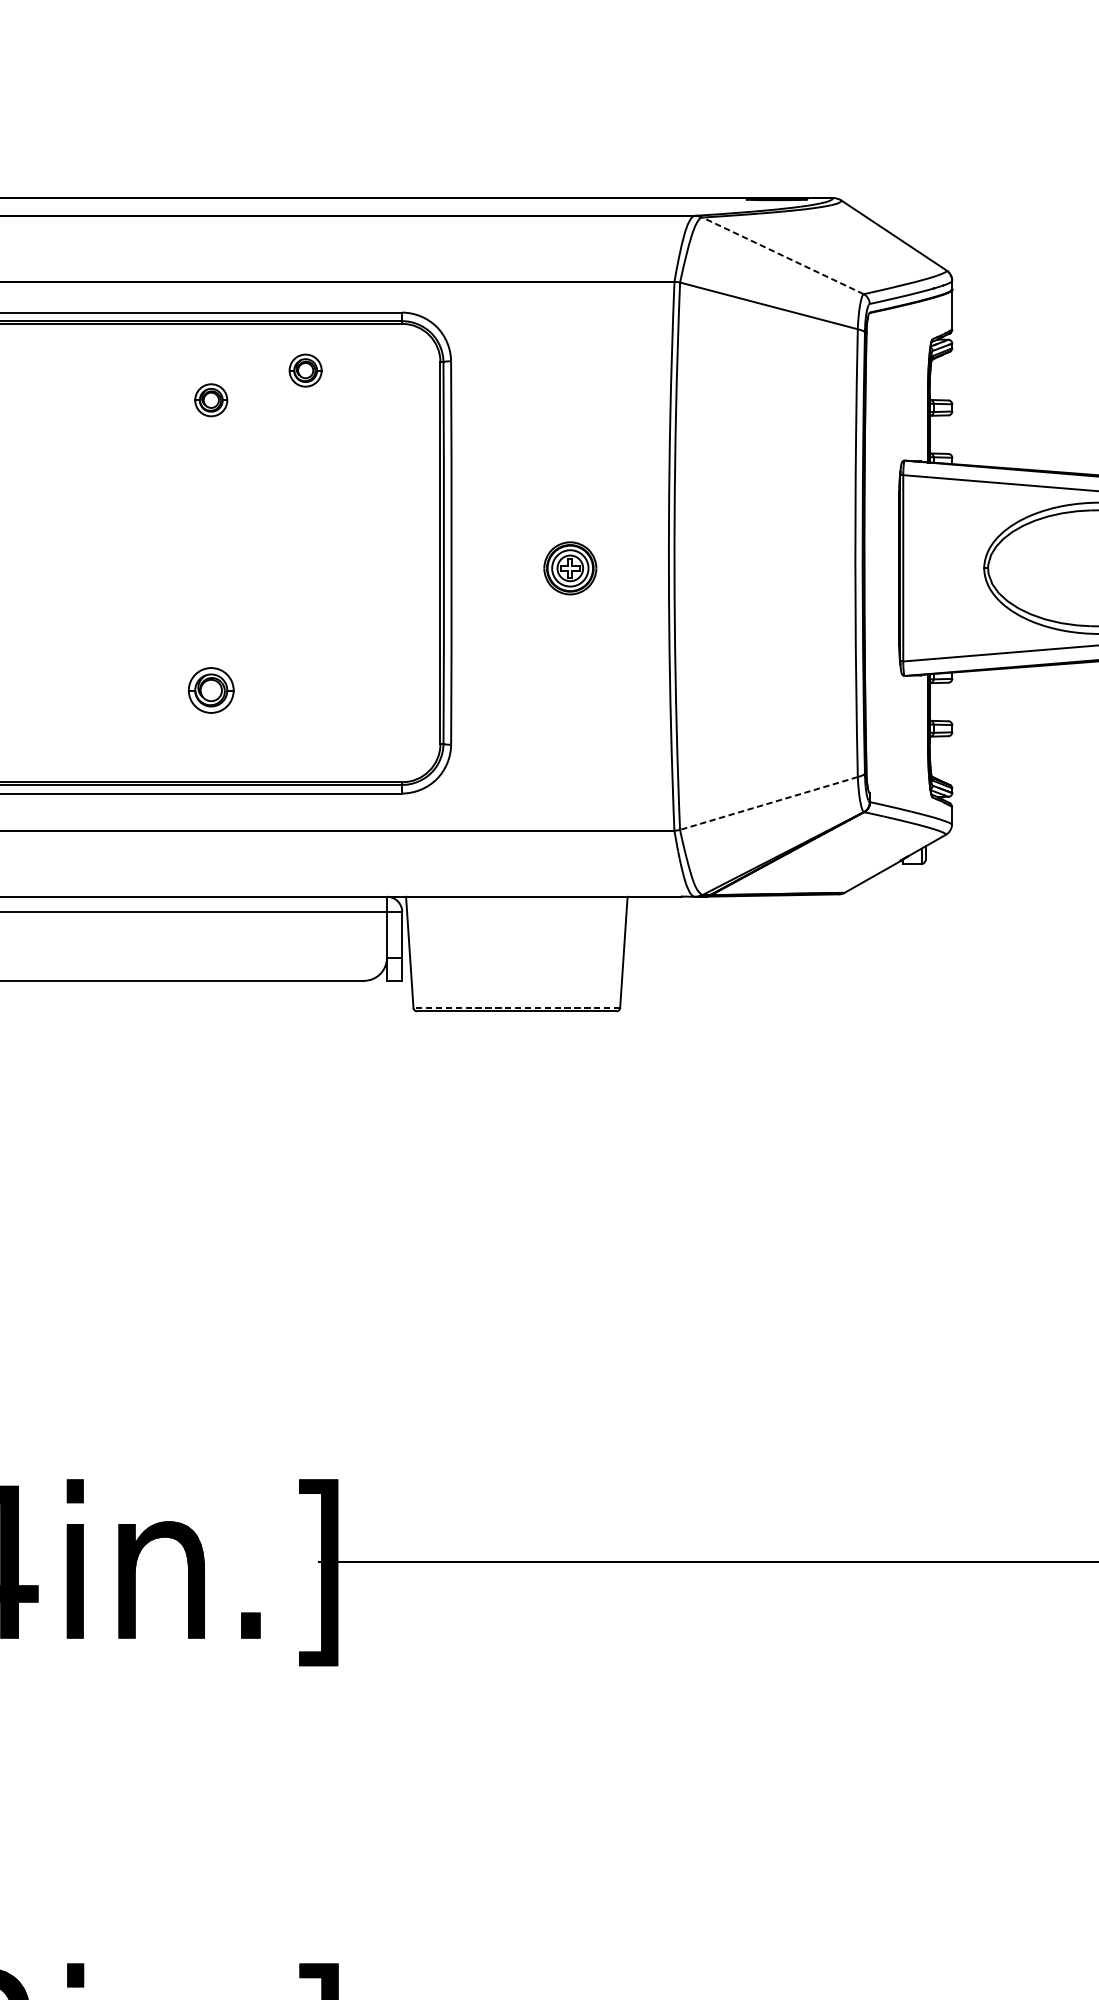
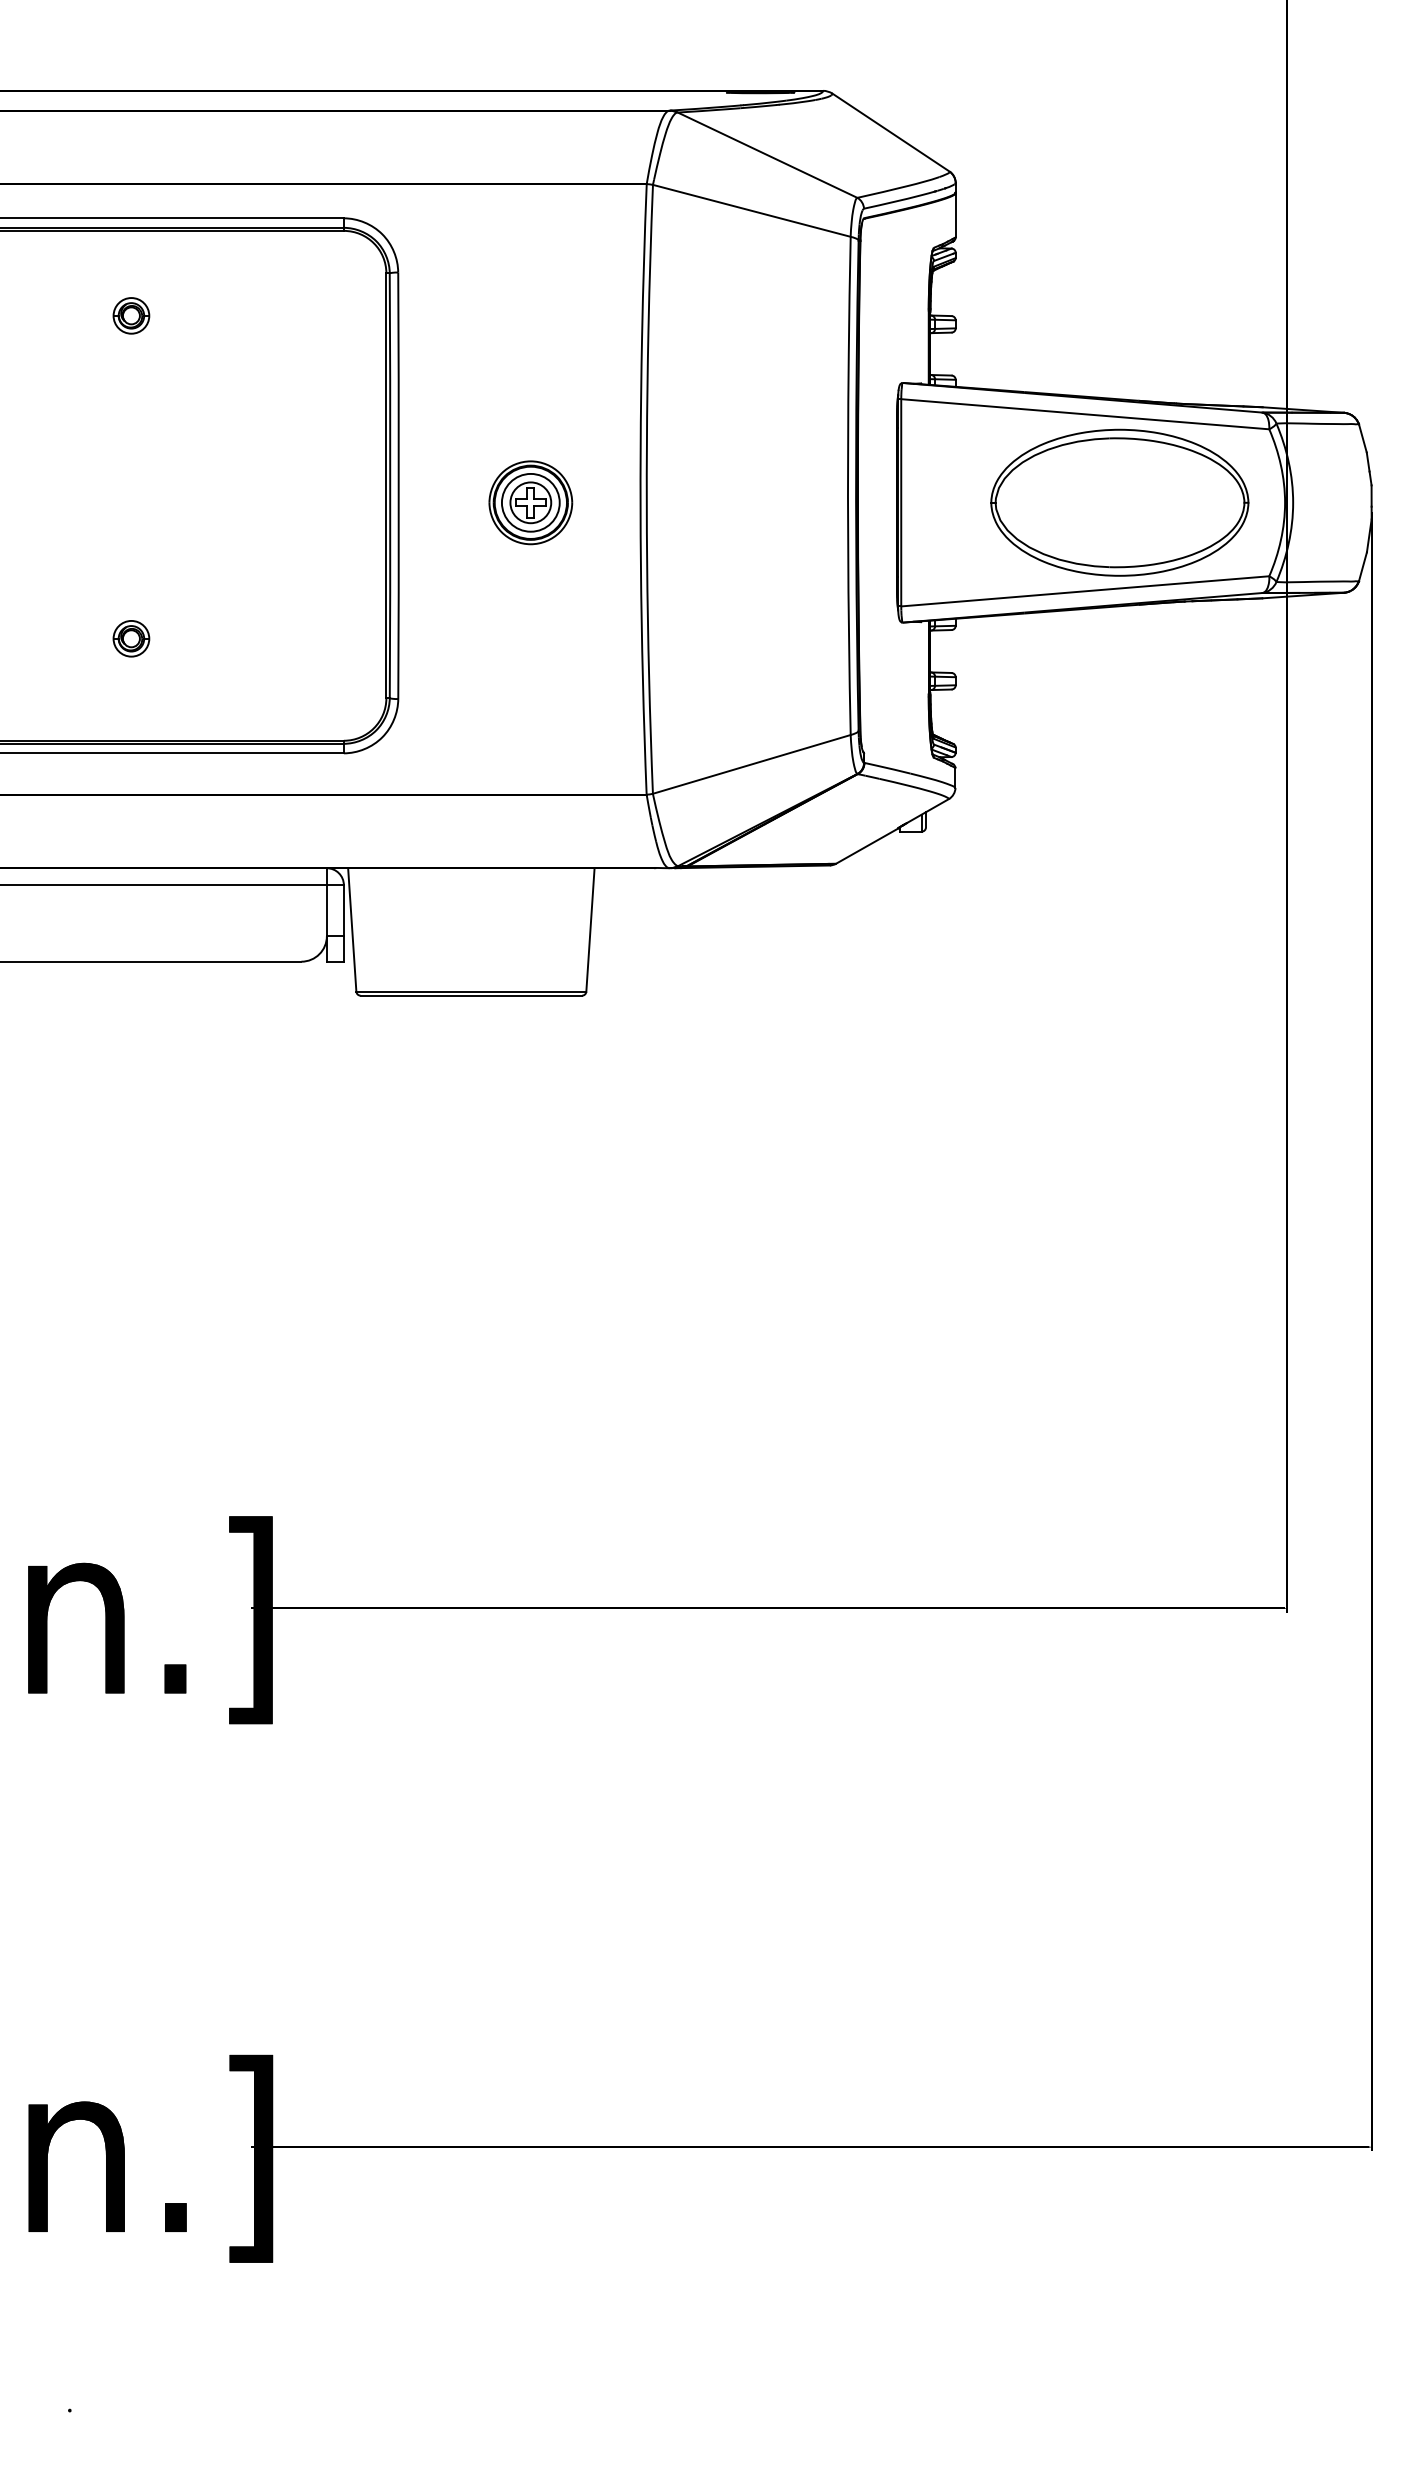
line: (783, 256) -> (767, 155), dashed -> solid
part: (305, 370) -> (236, 282), removed
part: (569, 568) -> (530, 502), size x1.43
part: (211, 690) -> (131, 638), size x0.71
line: (768, 803) -> (751, 764), dashed -> solid
line: (516, 1007) -> (471, 991), dashed -> solid

